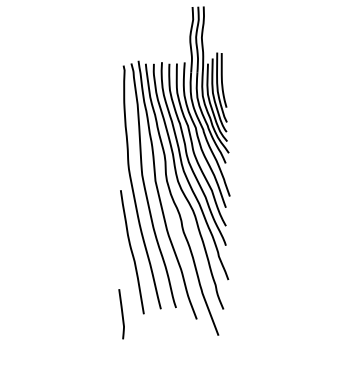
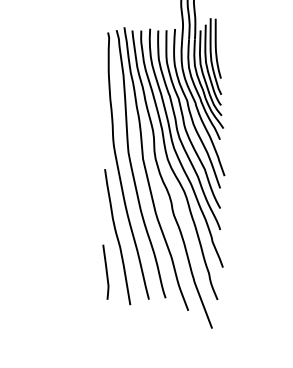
curve: (121, 314) -> (105, 272), moved

